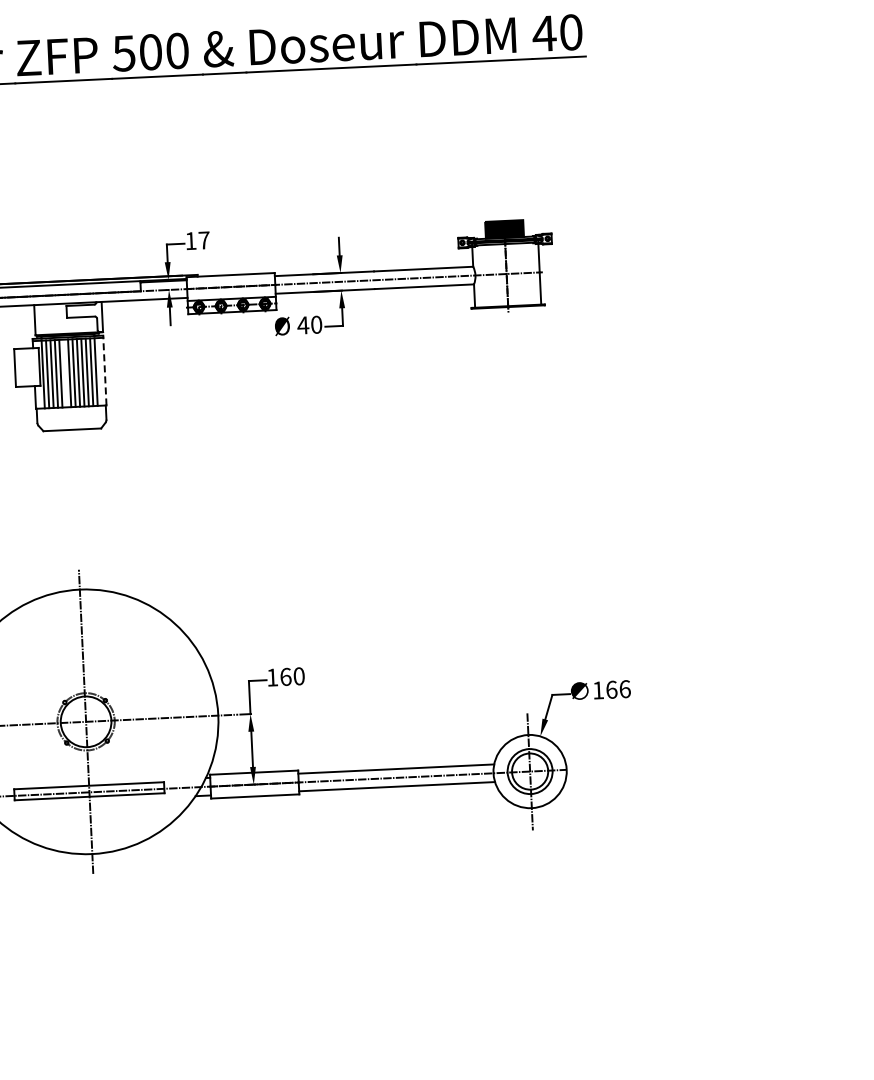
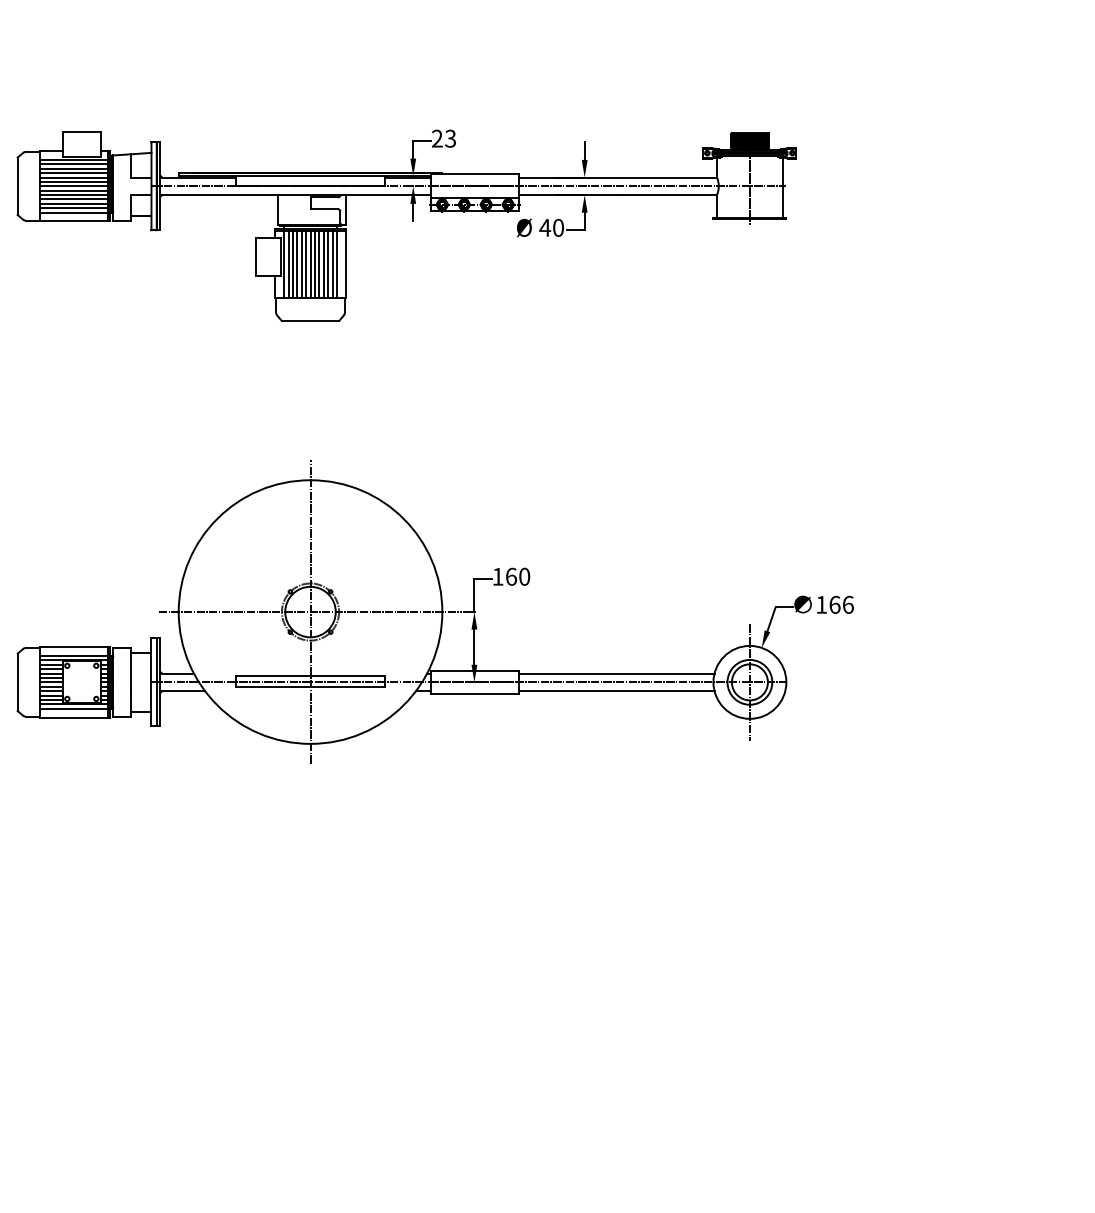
text: (198, 240) -> (444, 138), 17 -> 23
line: (104, 370) -> (345, 263), dashed -> solid
line: (65, 373) -> (306, 264), added

